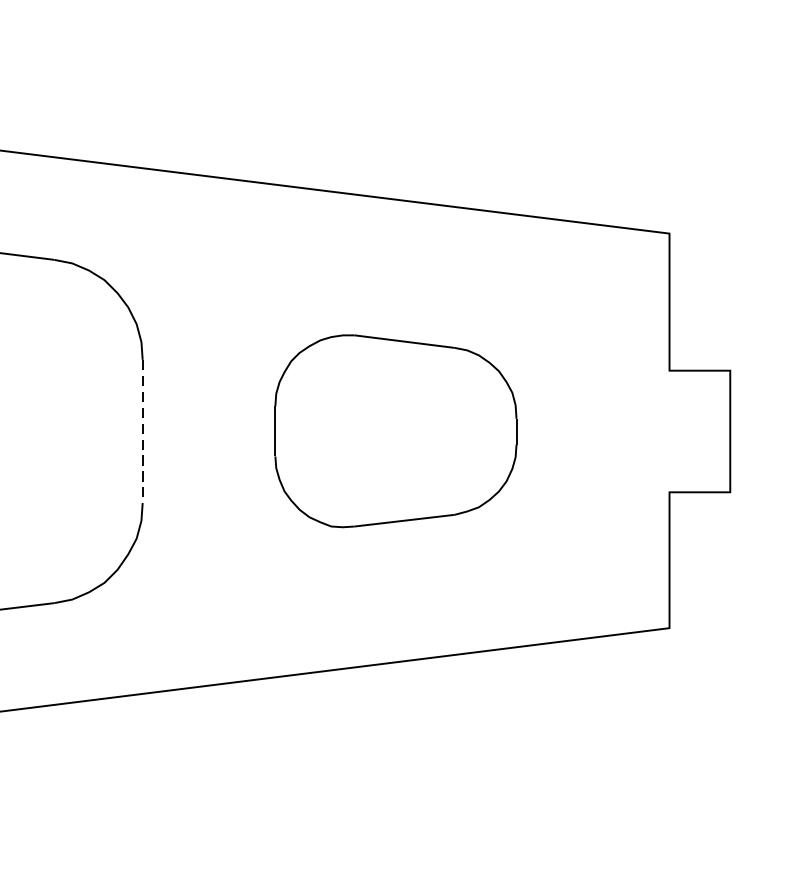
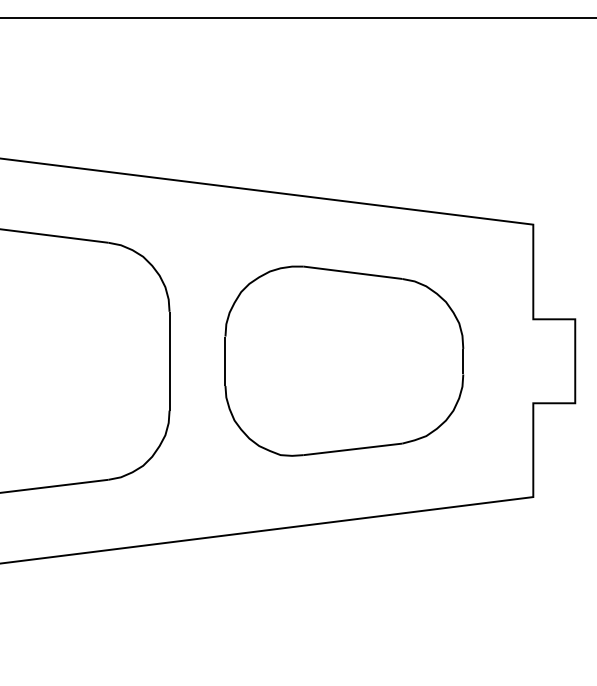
part: (396, 430) -> (344, 360), size x1.43
line: (142, 431) -> (169, 361), dashed -> solid

